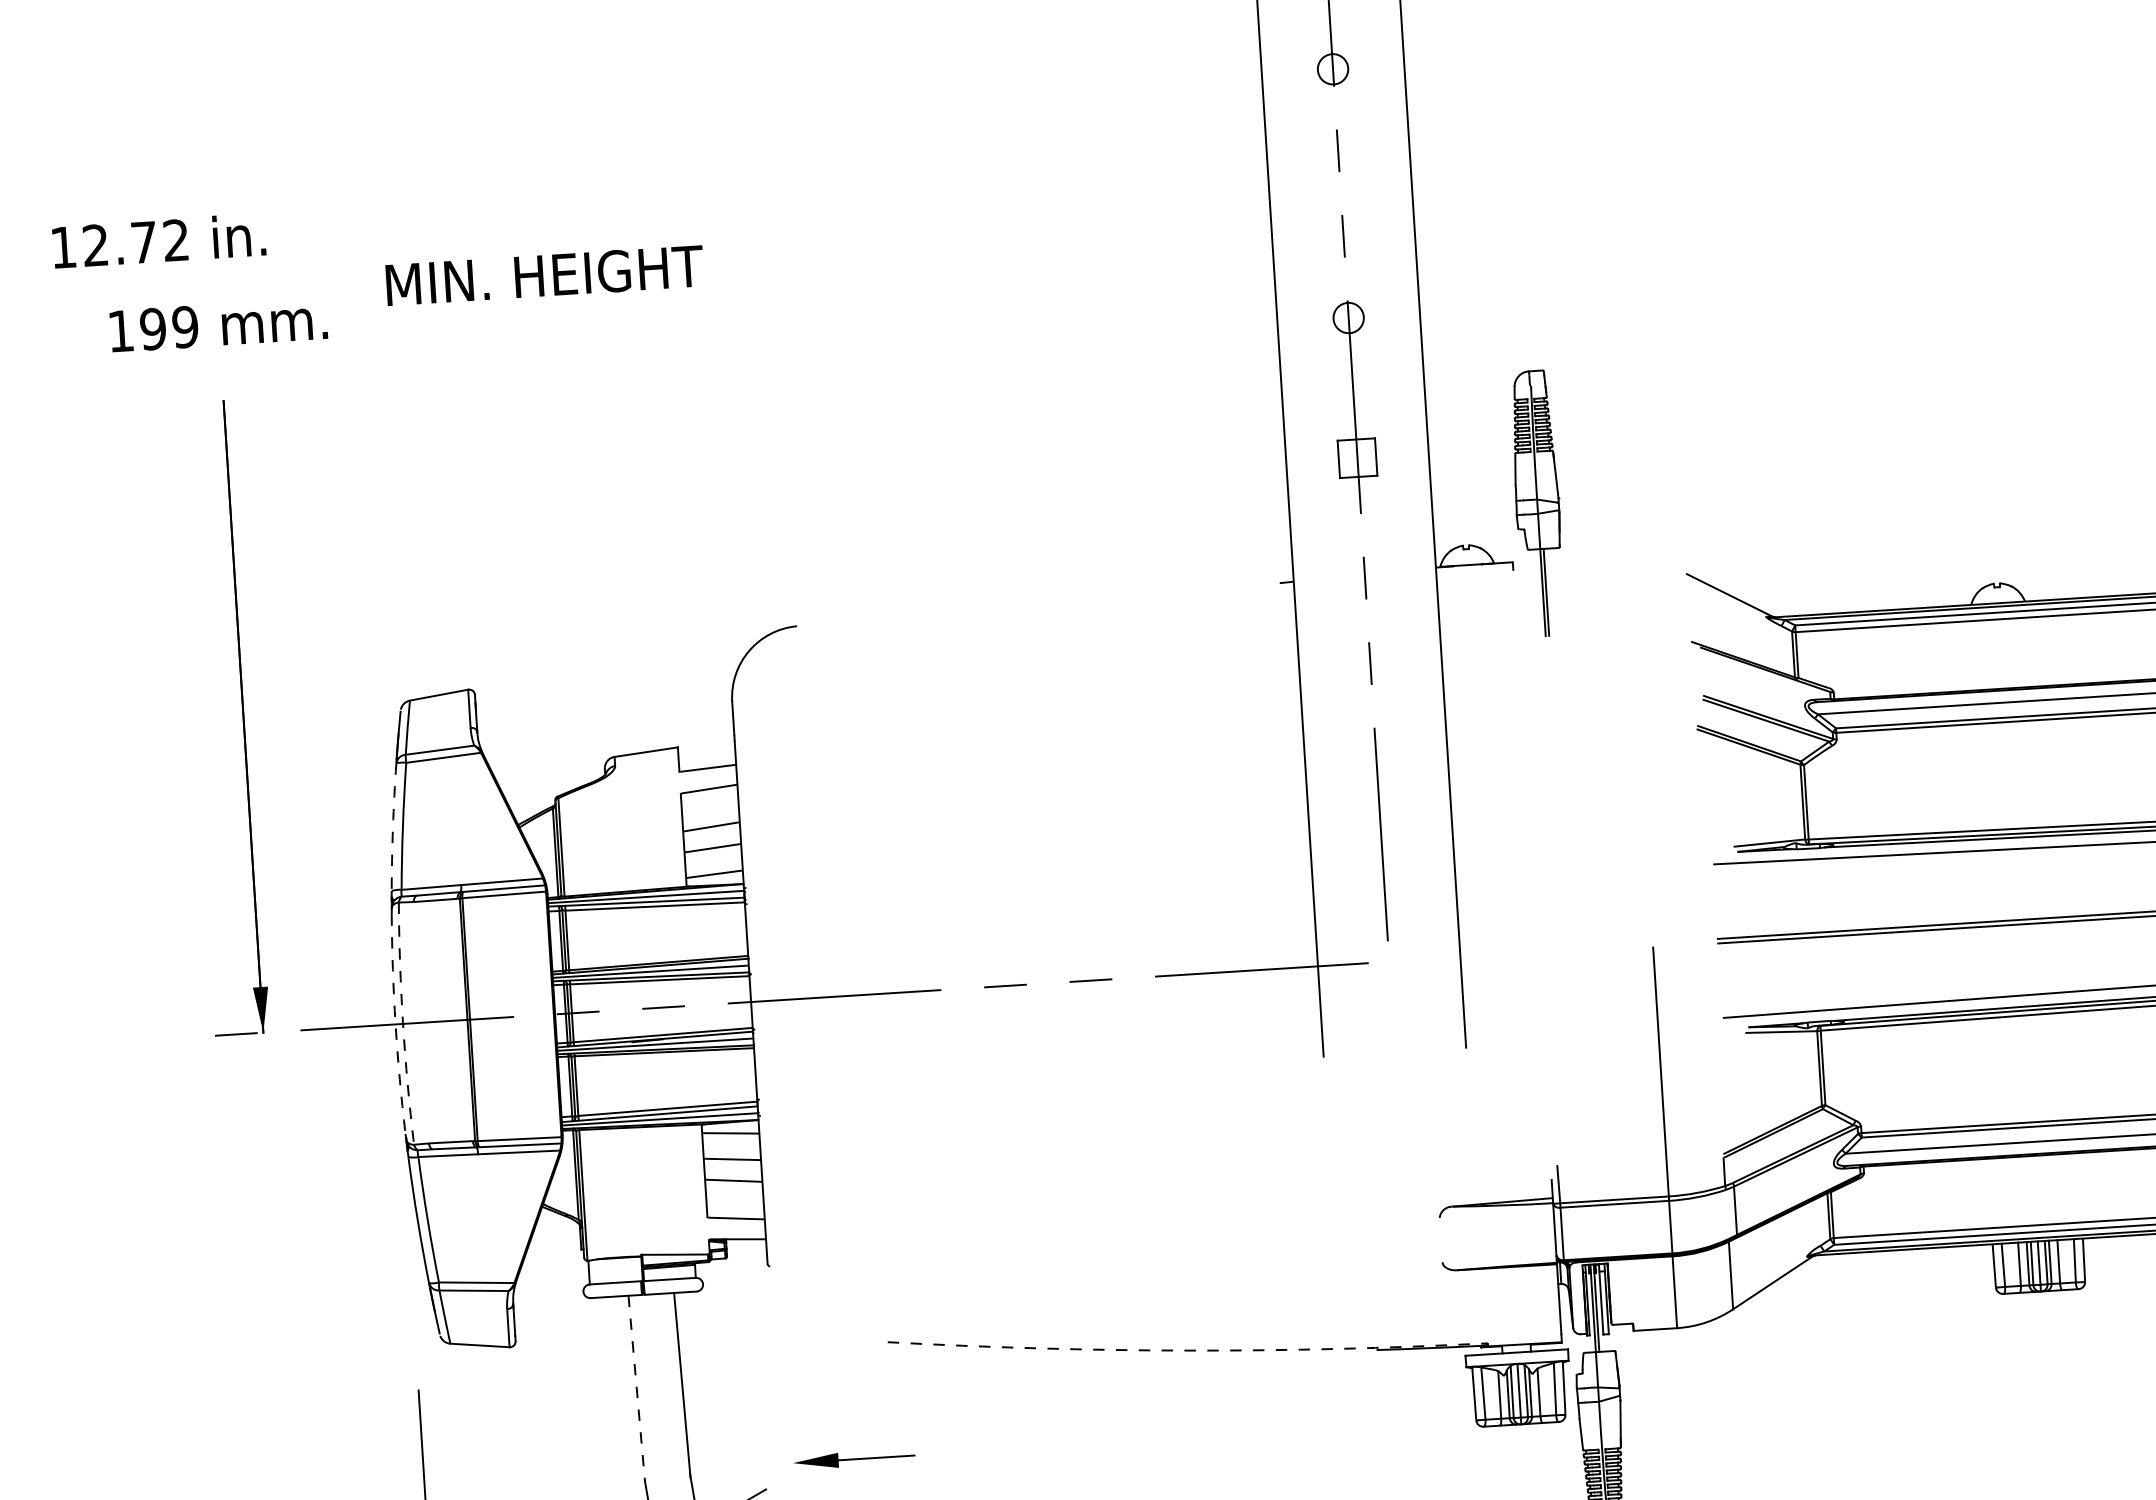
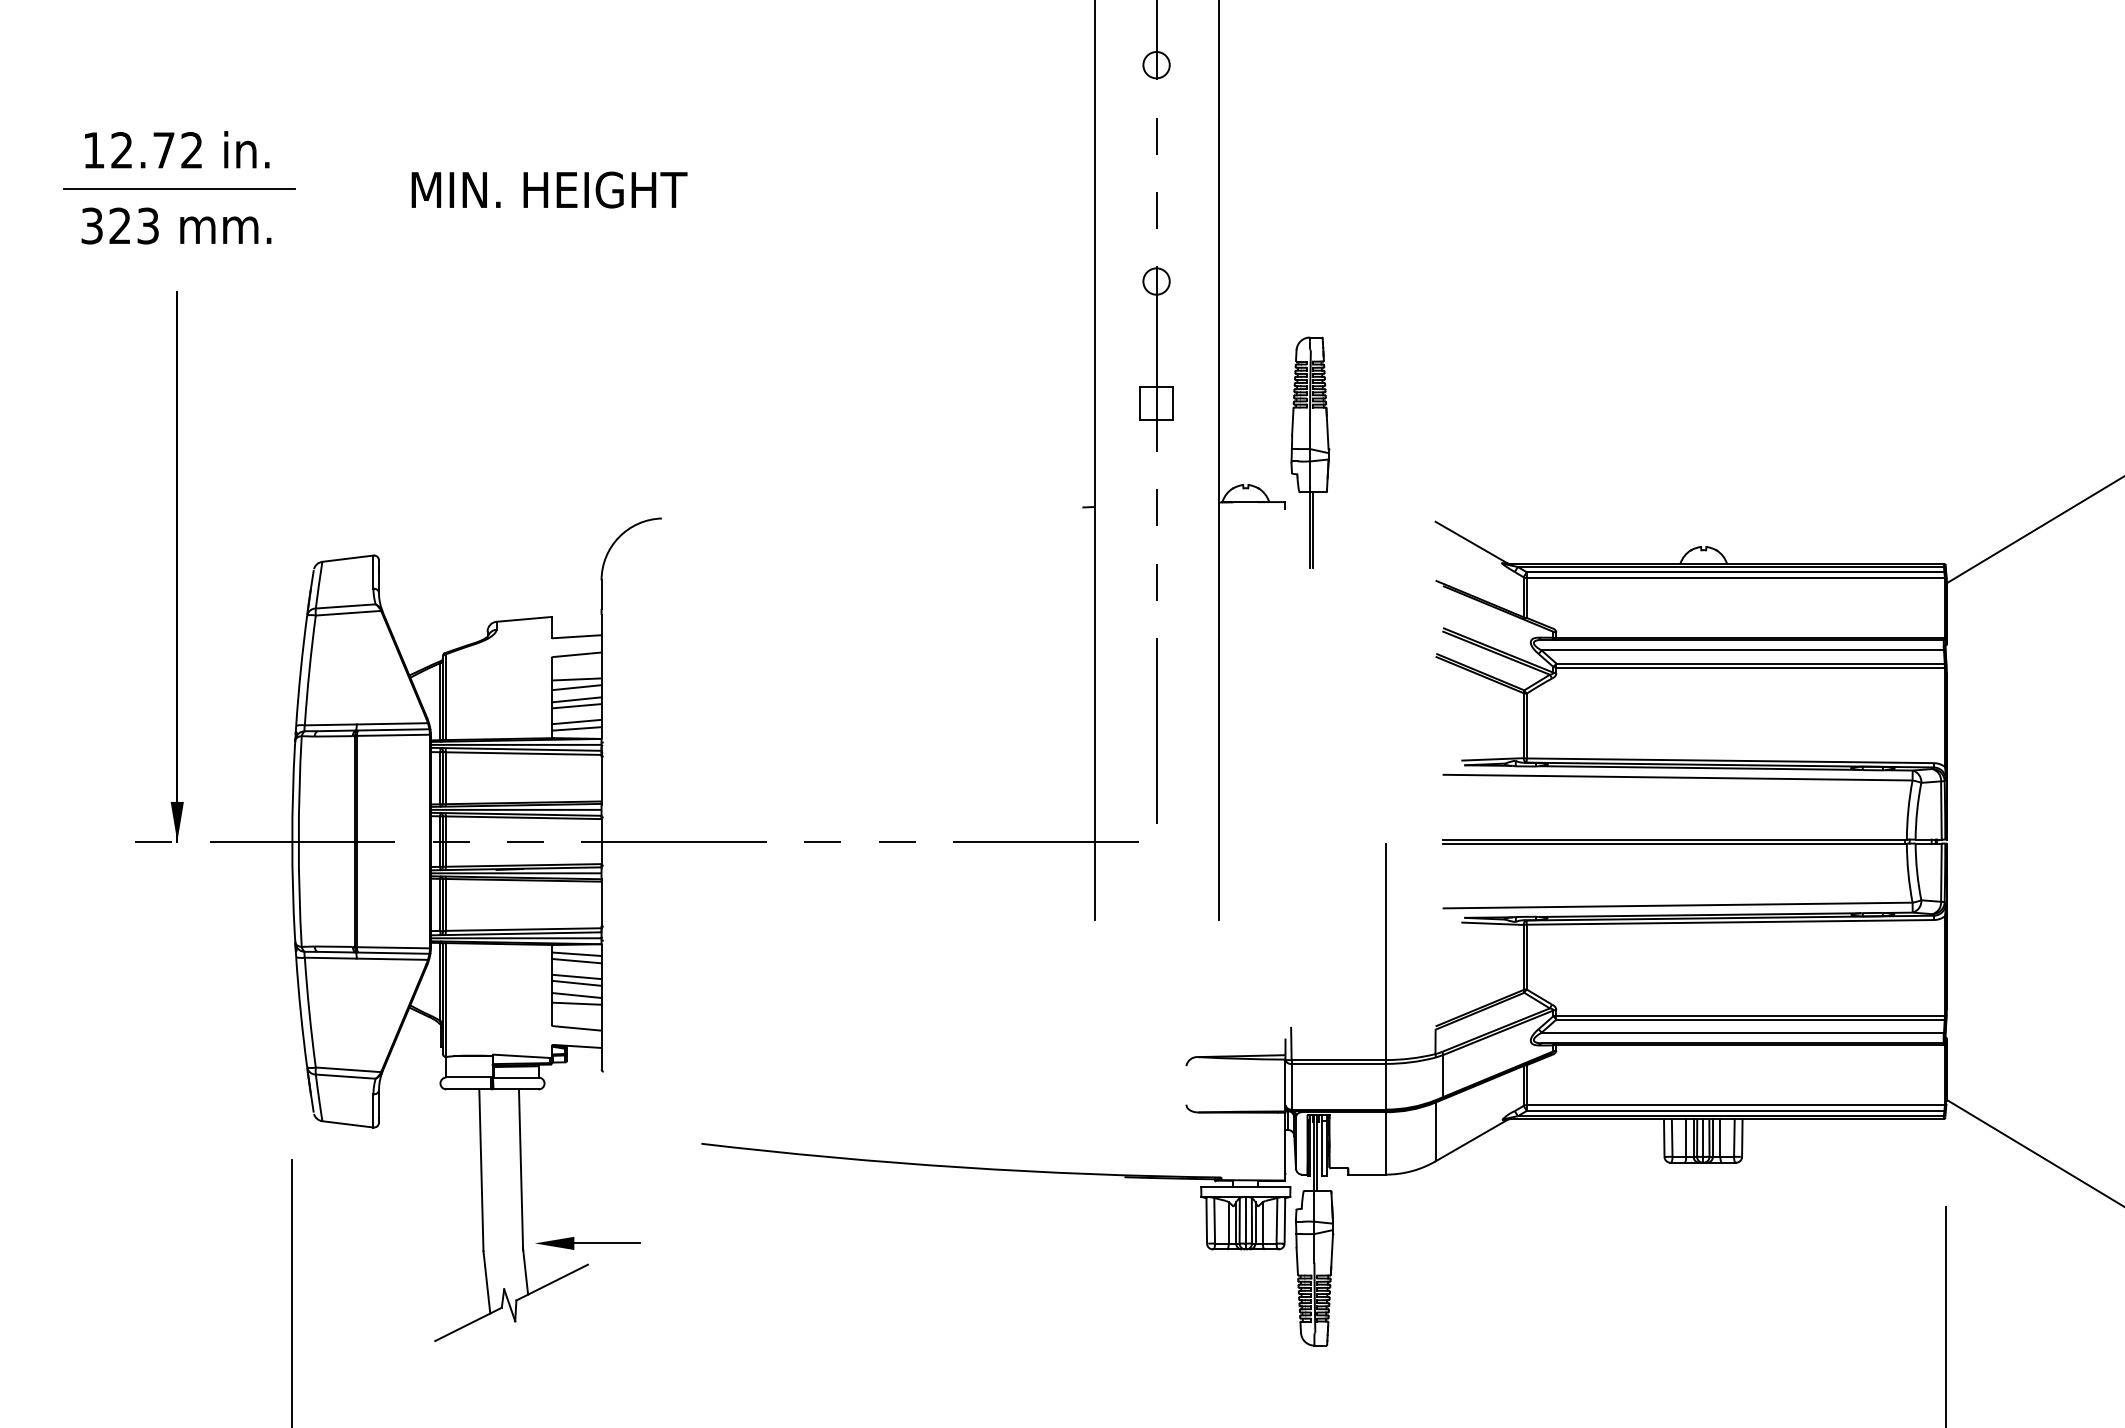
text: (159, 240) -> (177, 149), moved
text: (544, 275) -> (549, 189), moved
line: (218, 281) -> (179, 188), added
text: (153, 328) -> (120, 225), 199 -> 323
line: (710, 817) -> (576, 679), added
arc: (392, 827) -> (300, 670), dashed -> solid
line: (712, 840) -> (576, 699), added
line: (713, 865) -> (576, 721), added
arc: (402, 1023) -> (298, 841), dashed -> solid
arc: (395, 1024) -> (292, 841), dashed -> solid
line: (730, 1140) -> (576, 960), added
line: (732, 1165) -> (576, 982), added
line: (734, 1189) -> (576, 1003), added
arc: (1187, 1350) -> (960, 1167), dashed -> solid
line: (636, 1388) -> (481, 1170), dashed -> solid
part: (853, 1459) -> (587, 1243), moved

